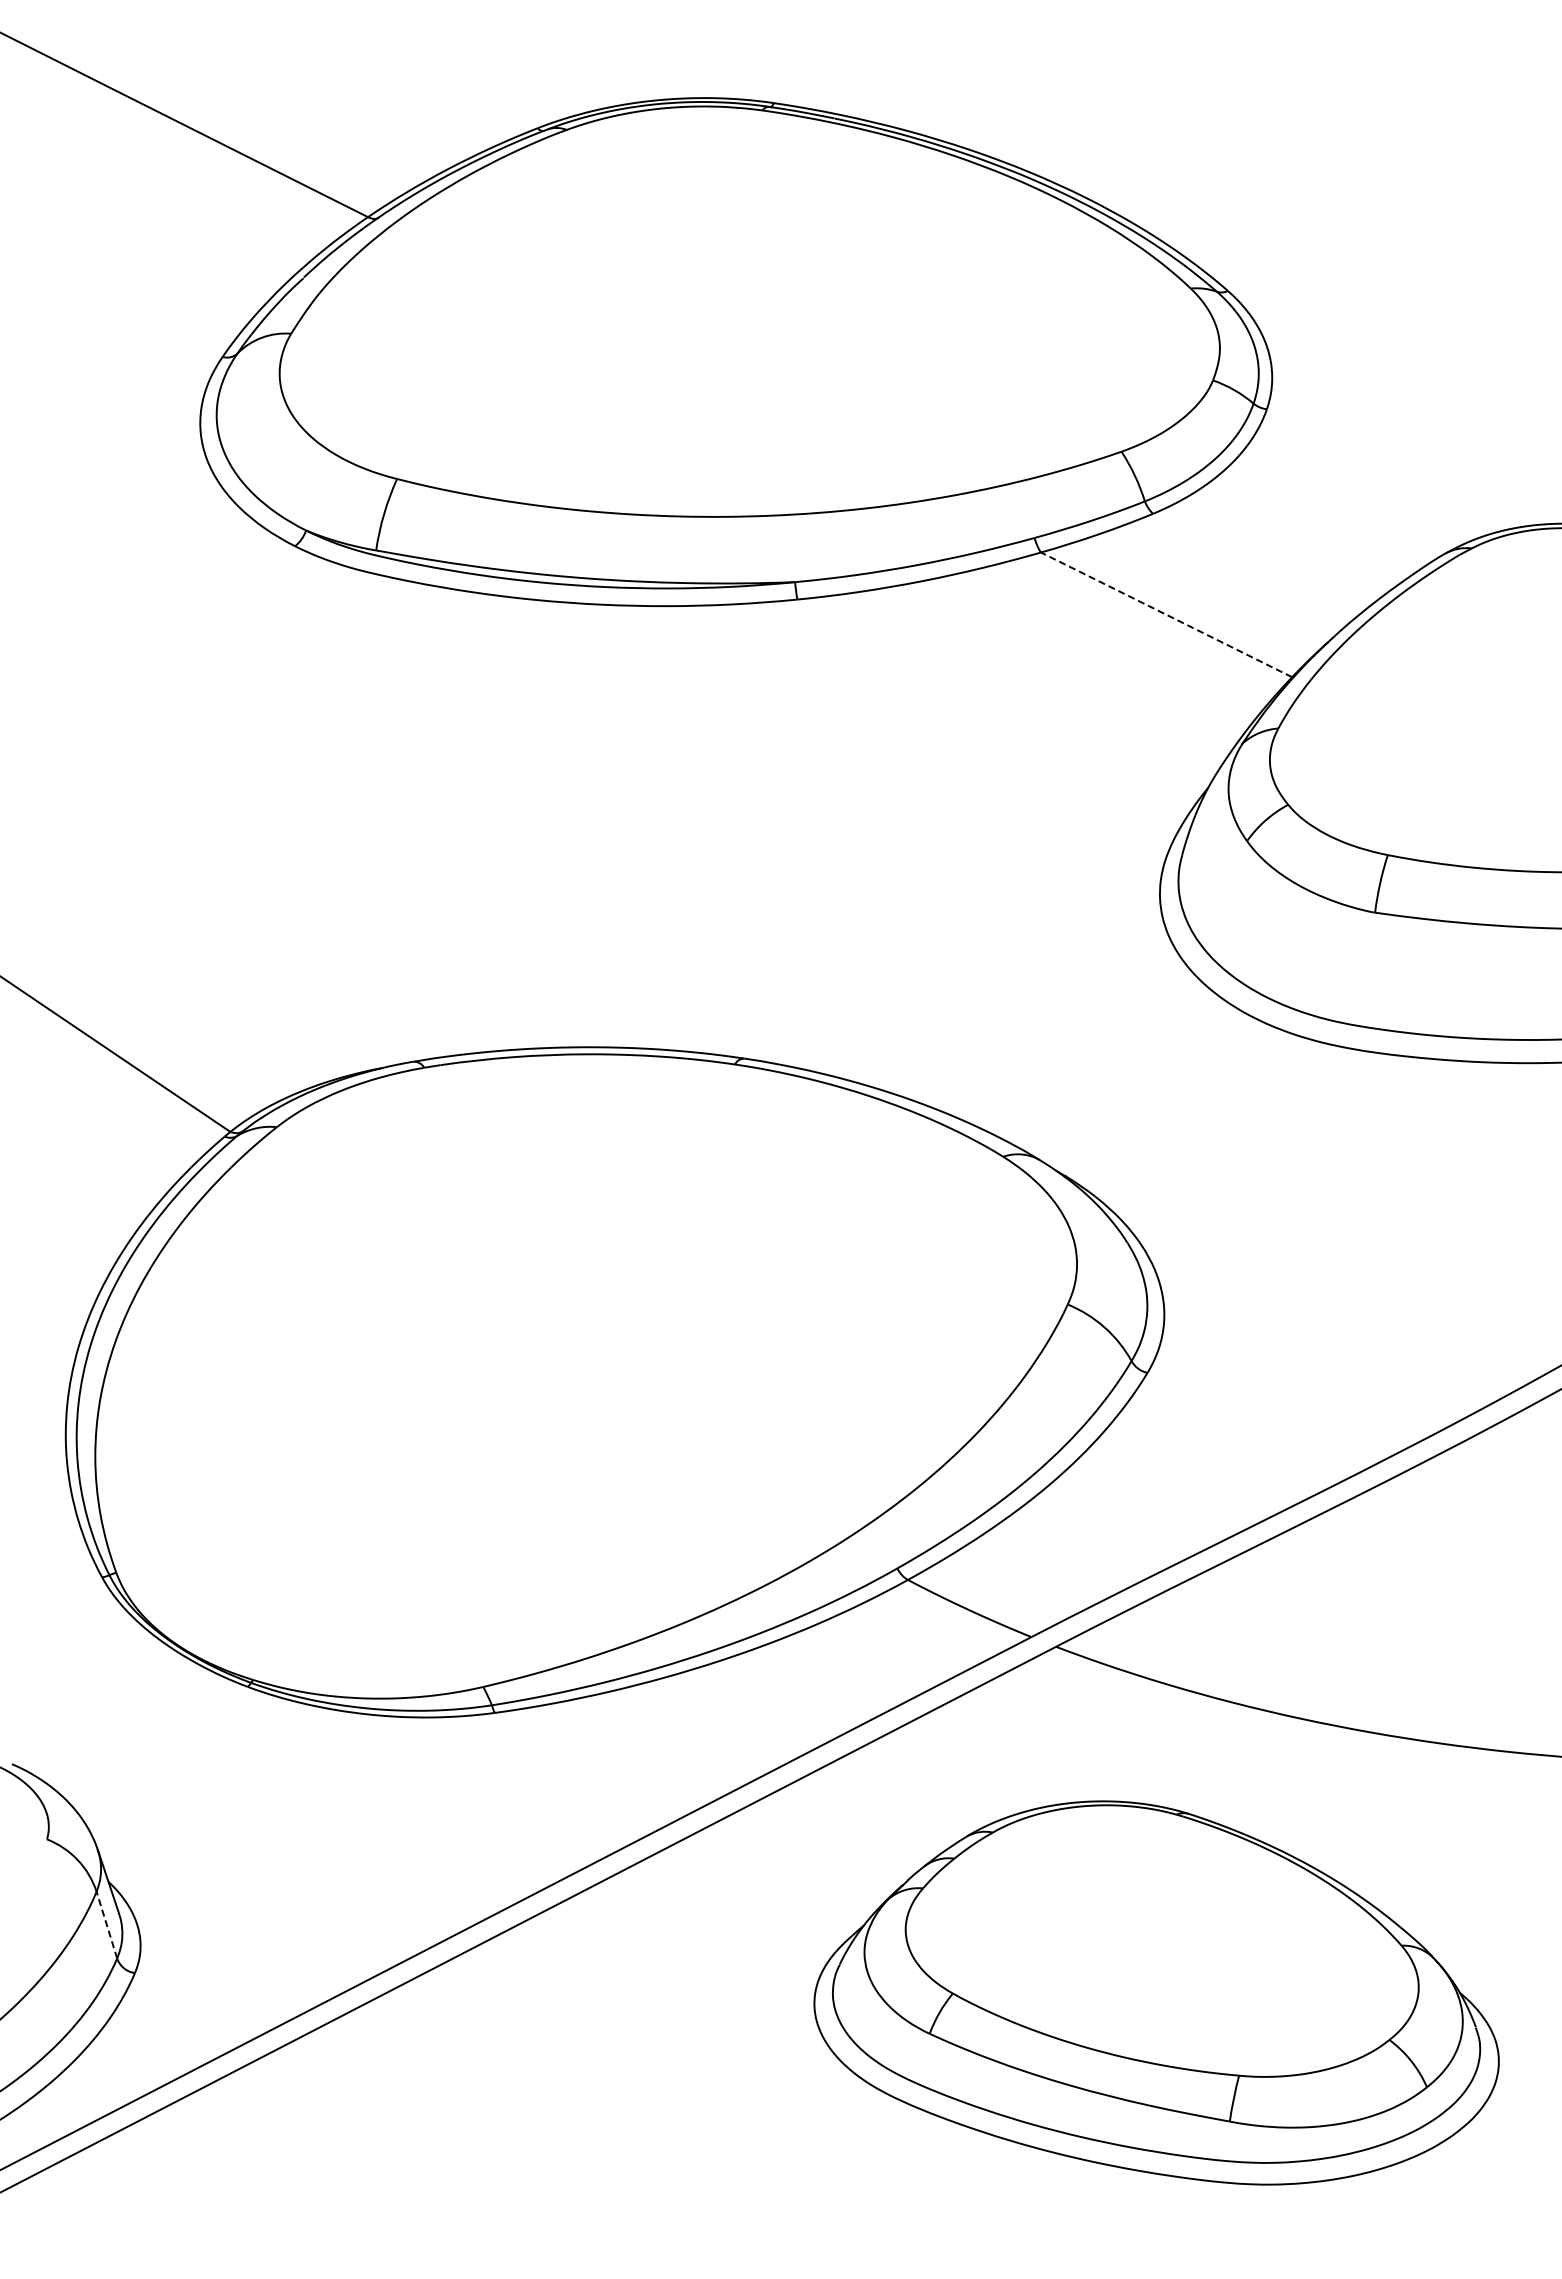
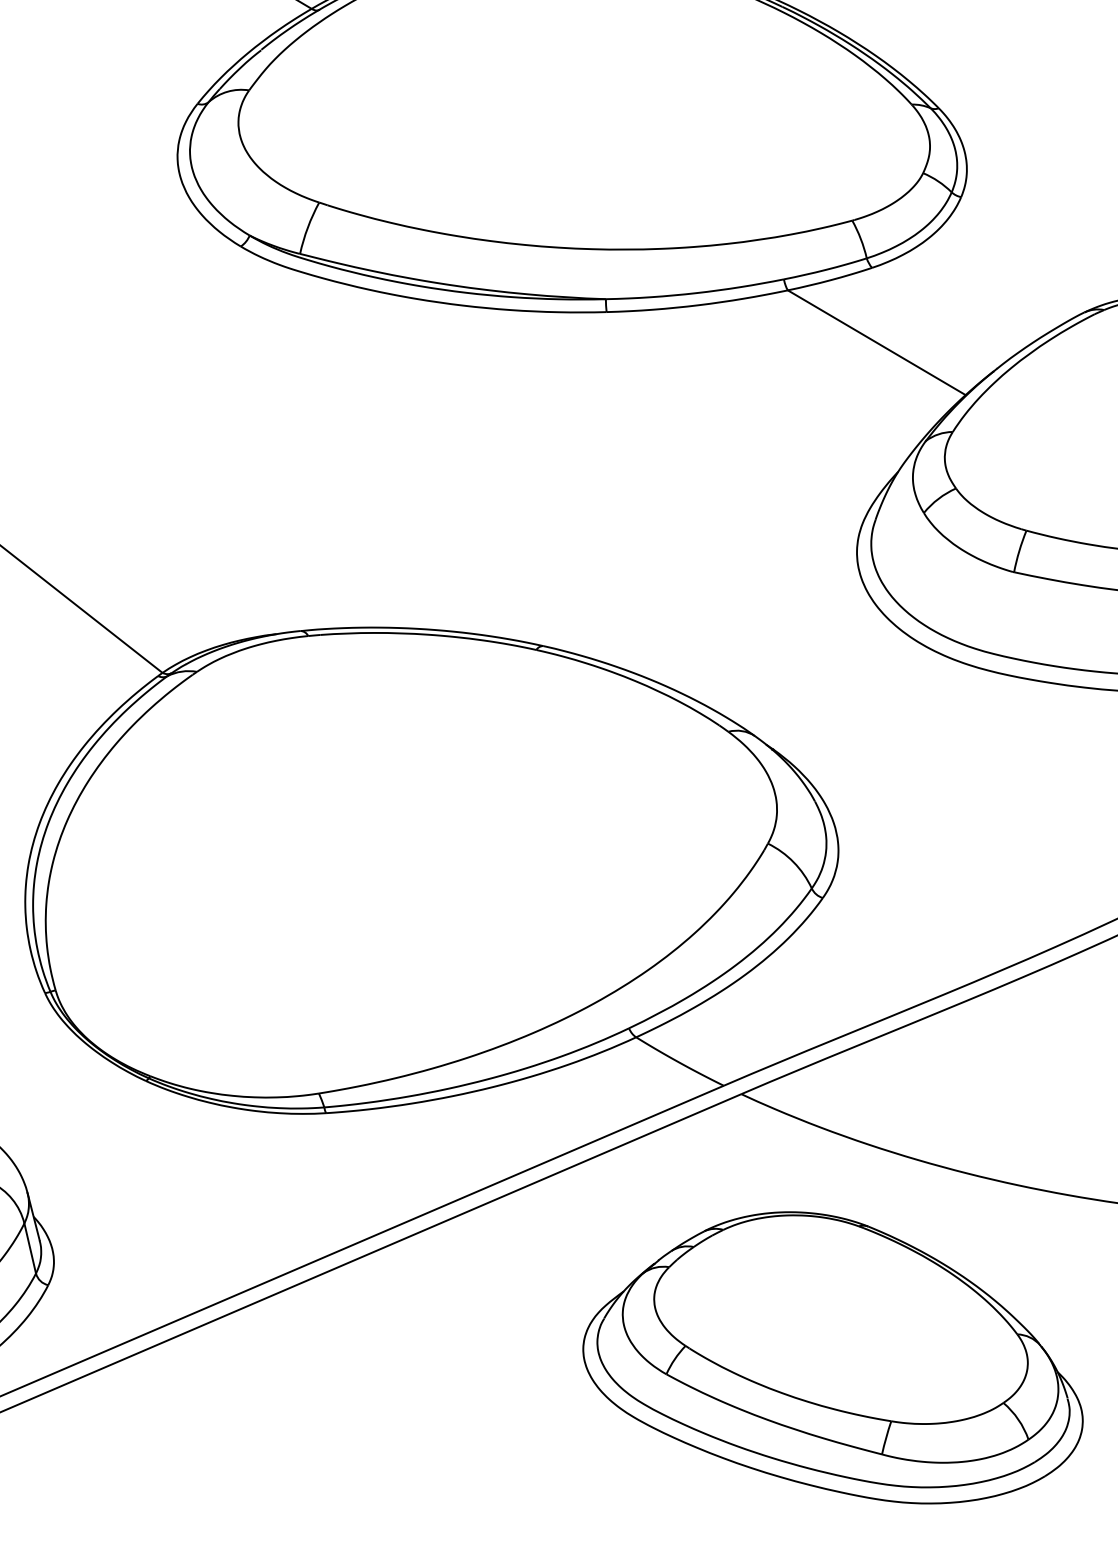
line: (1166, 614) -> (876, 342), dashed -> solid
line: (106, 1925) -> (29, 1248), dashed -> solid
part: (1156, 1992) -> (835, 1355), moved

